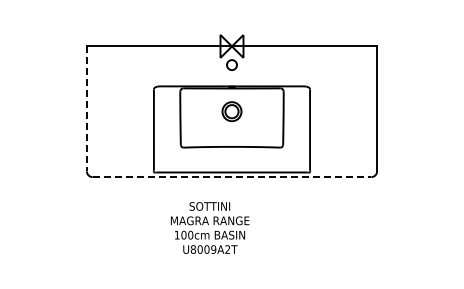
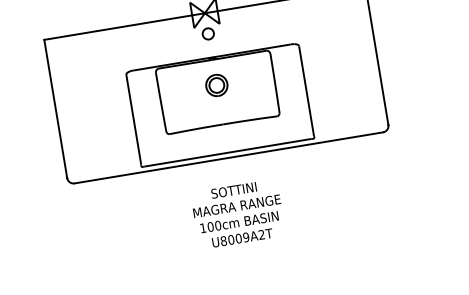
line: (86, 109) -> (55, 109), dashed -> solid
line: (232, 177) -> (229, 158), dashed -> solid
text: (210, 227) -> (238, 213), moved

